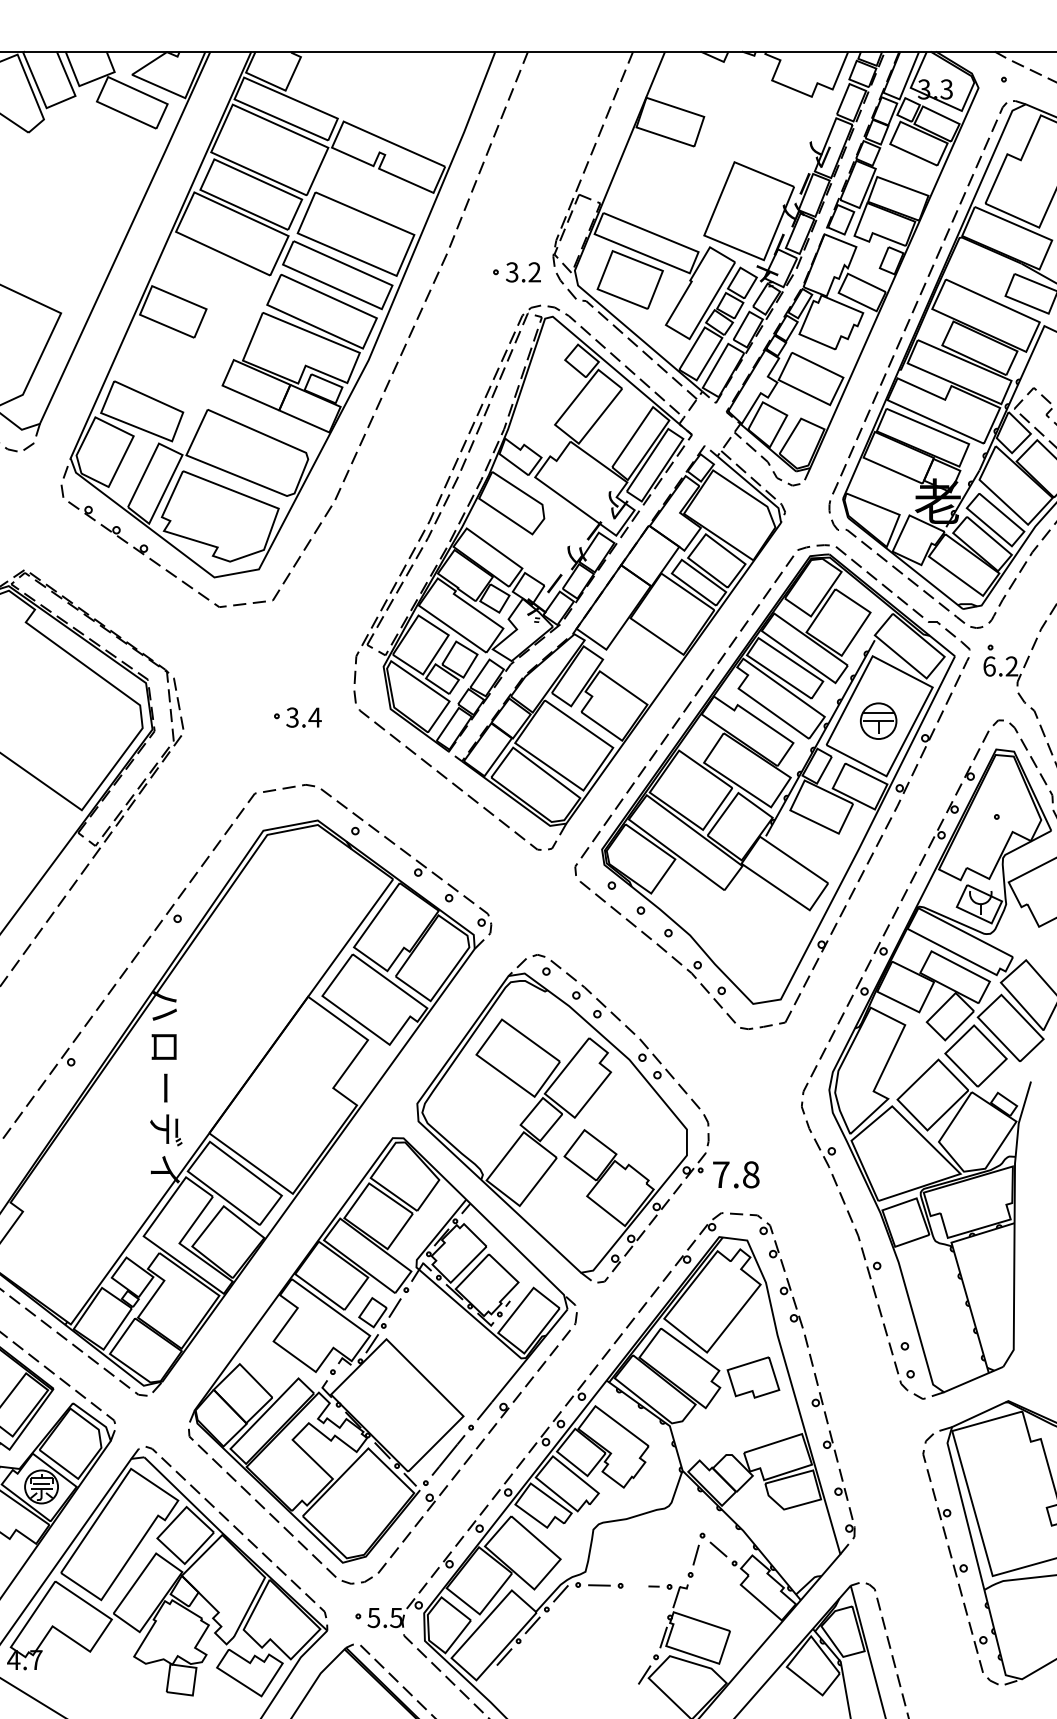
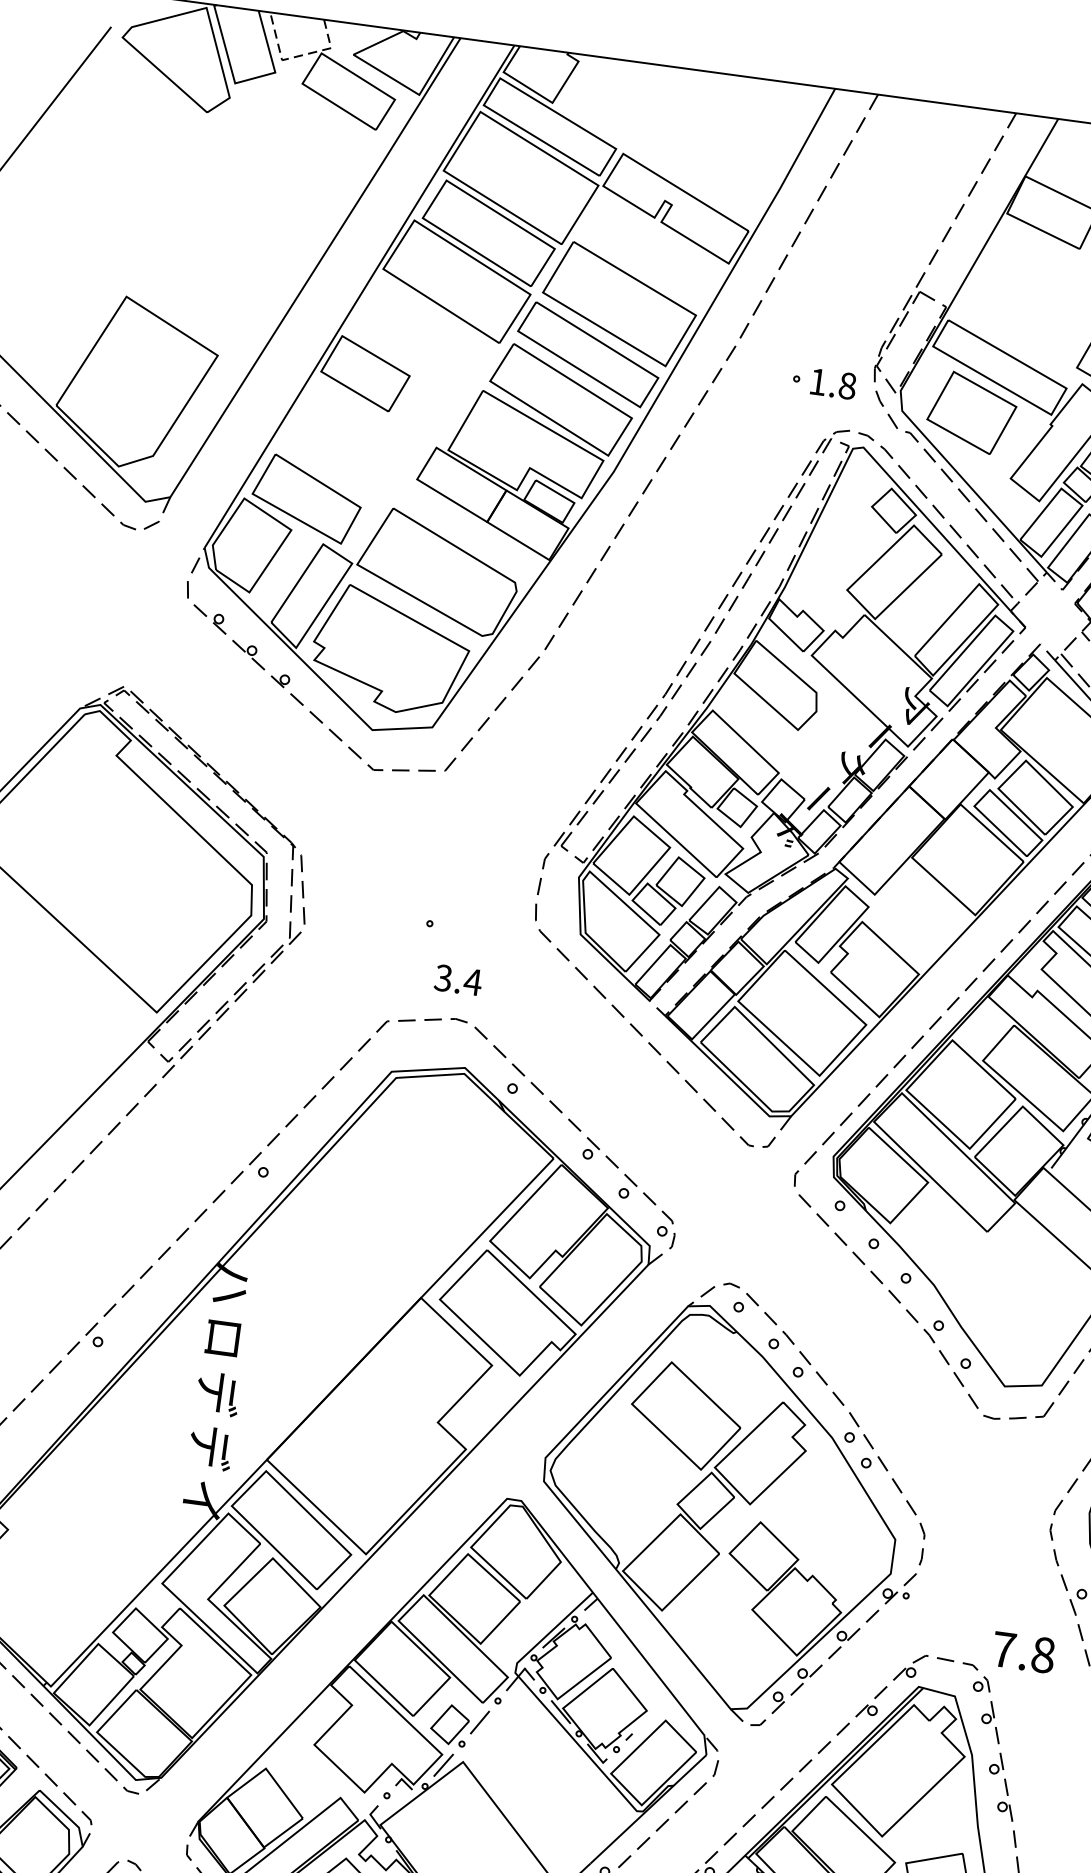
line: (90, 81) -> (297, 56), solid -> dashed
text: (523, 272) -> (832, 384), 3.2 -> 1.8
text: (303, 717) -> (457, 979), moved
text: (166, 1089) -> (218, 1394), ー -> デ
text: (736, 1174) -> (1024, 1652), moved

